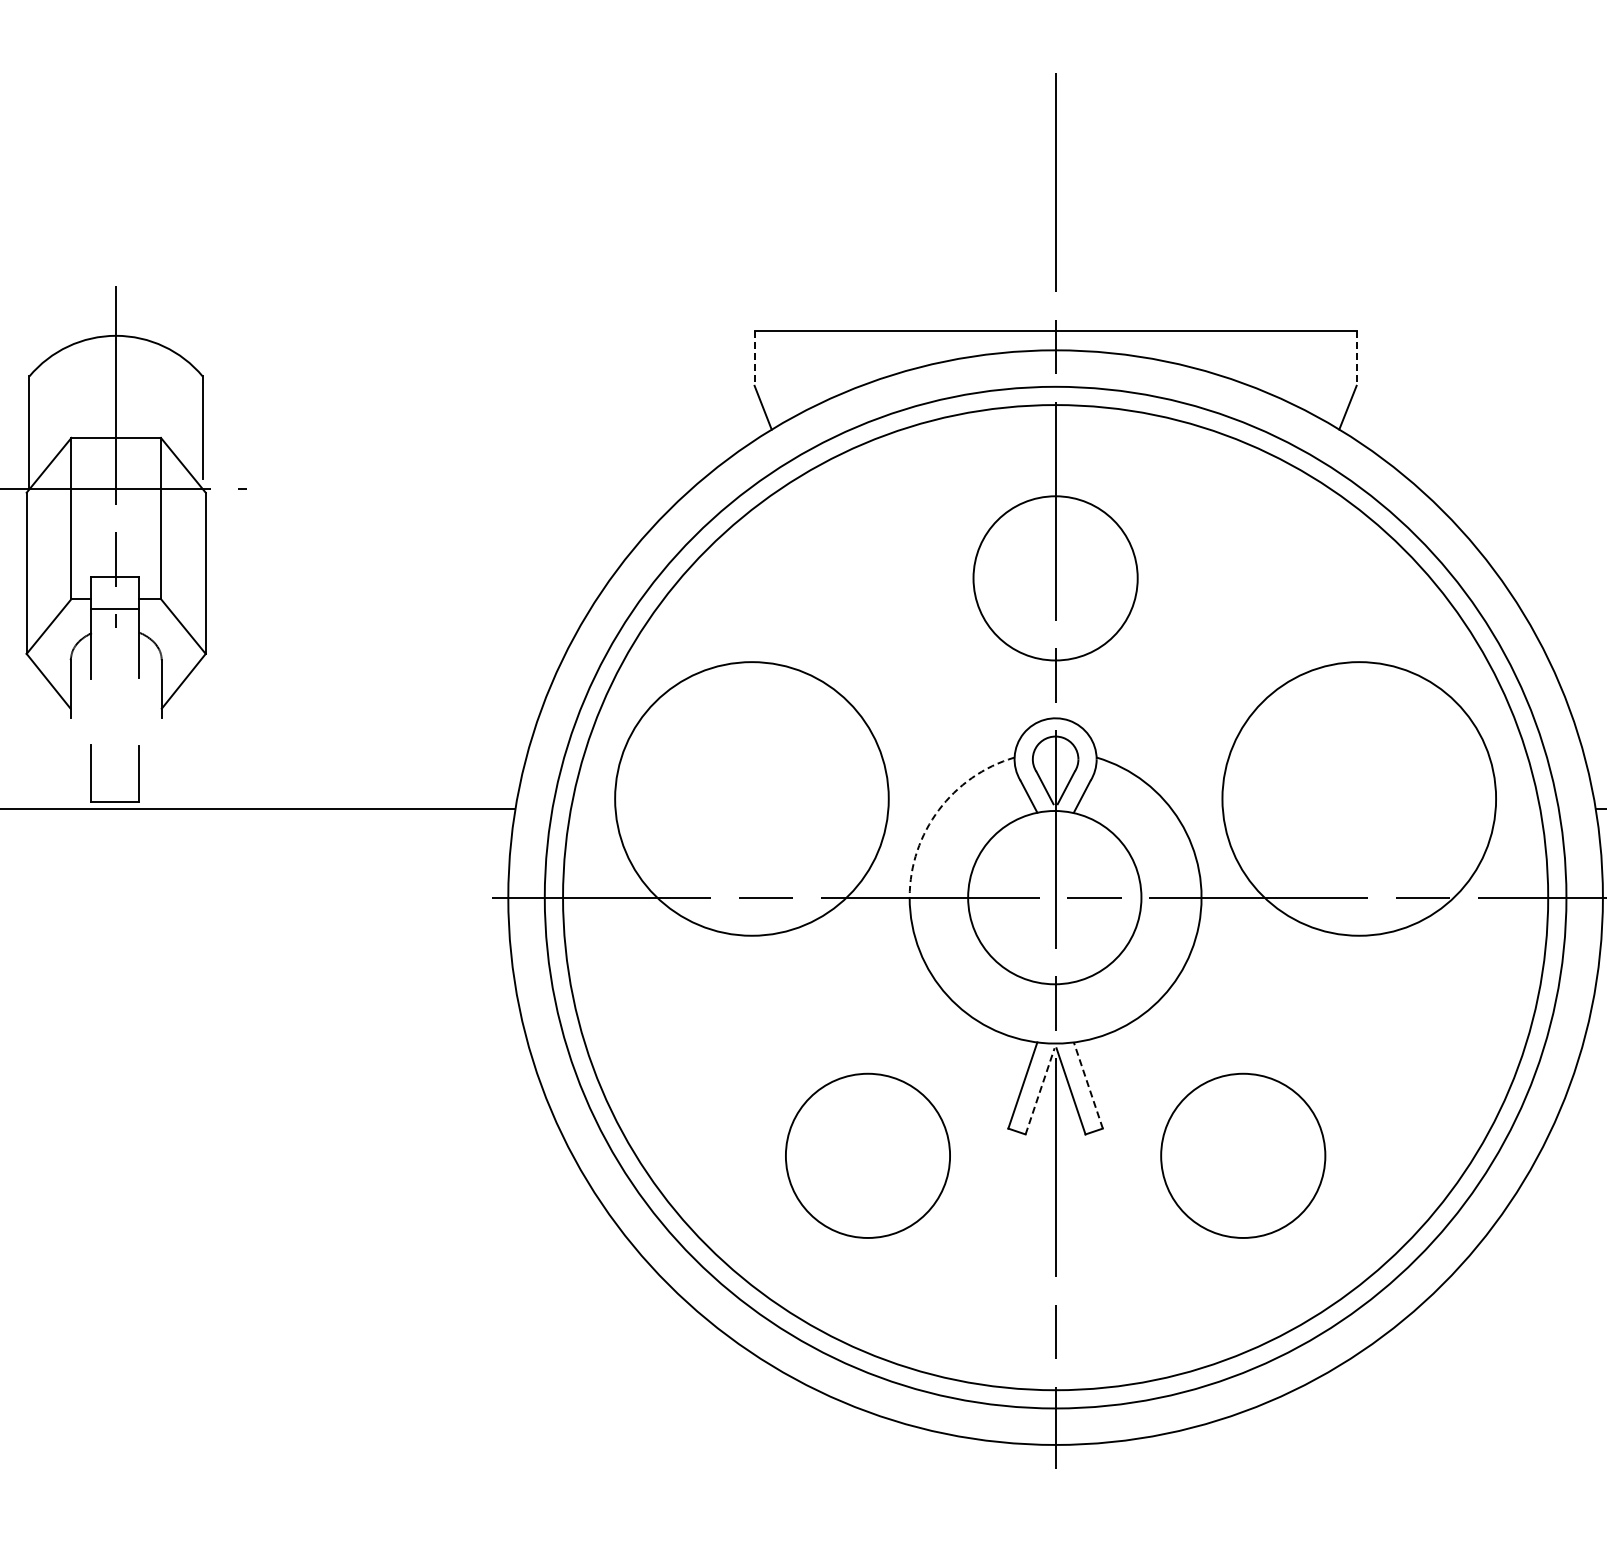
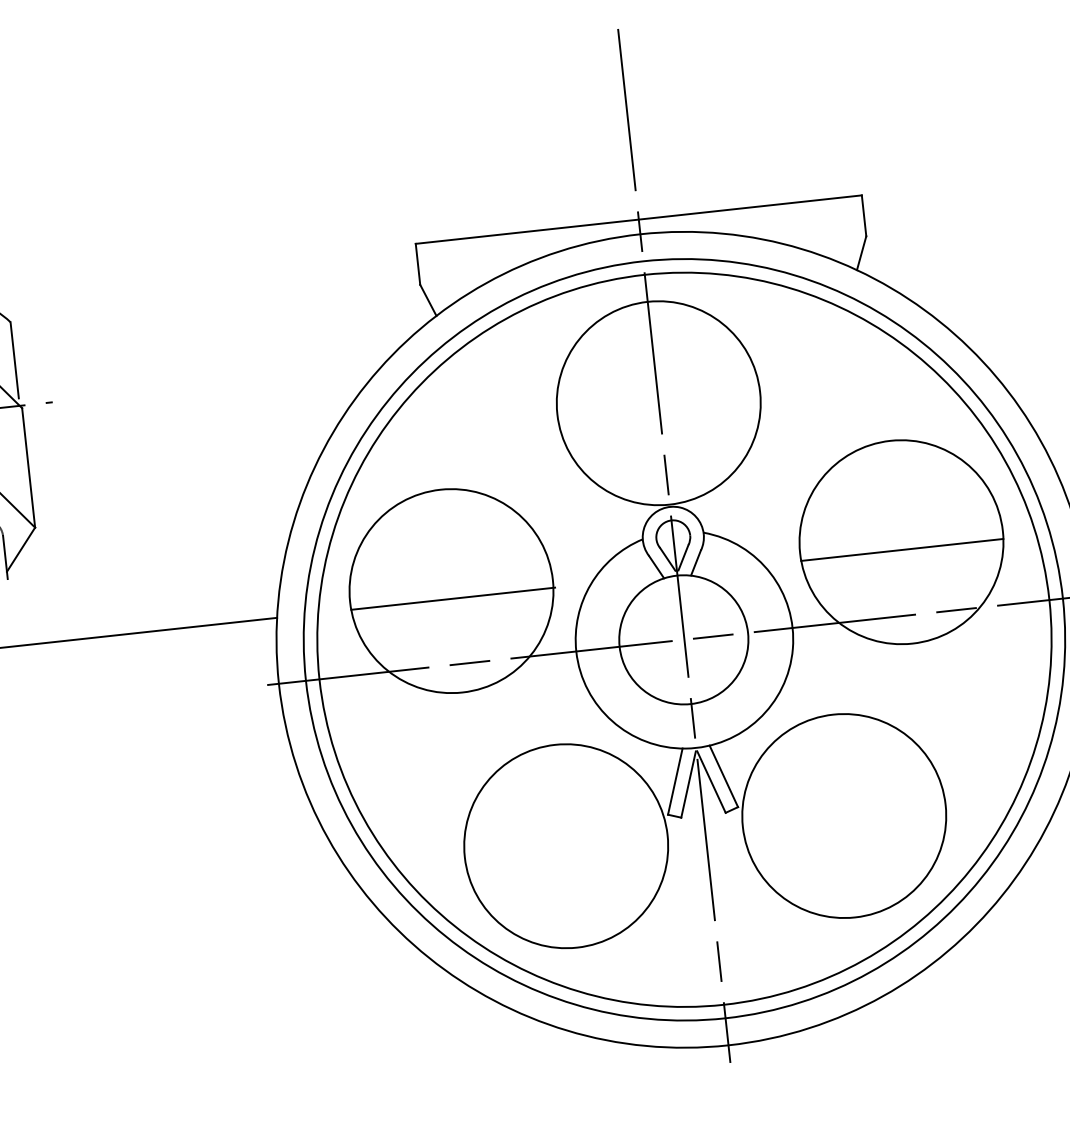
line: (754, 358) -> (417, 264), dashed -> solid
line: (1356, 358) -> (863, 216), dashed -> solid
circle: (1055, 578) -> (658, 403), size x1.67
line: (752, 809) -> (452, 598), added
line: (1358, 809) -> (901, 550), added
arc: (938, 810) -> (590, 584), dashed -> solid
line: (1088, 1085) -> (723, 776), dashed -> solid
line: (1040, 1090) -> (688, 783), dashed -> solid
circle: (867, 1155) -> (565, 846), size x1.67
circle: (1243, 1155) -> (844, 815), size x1.67

